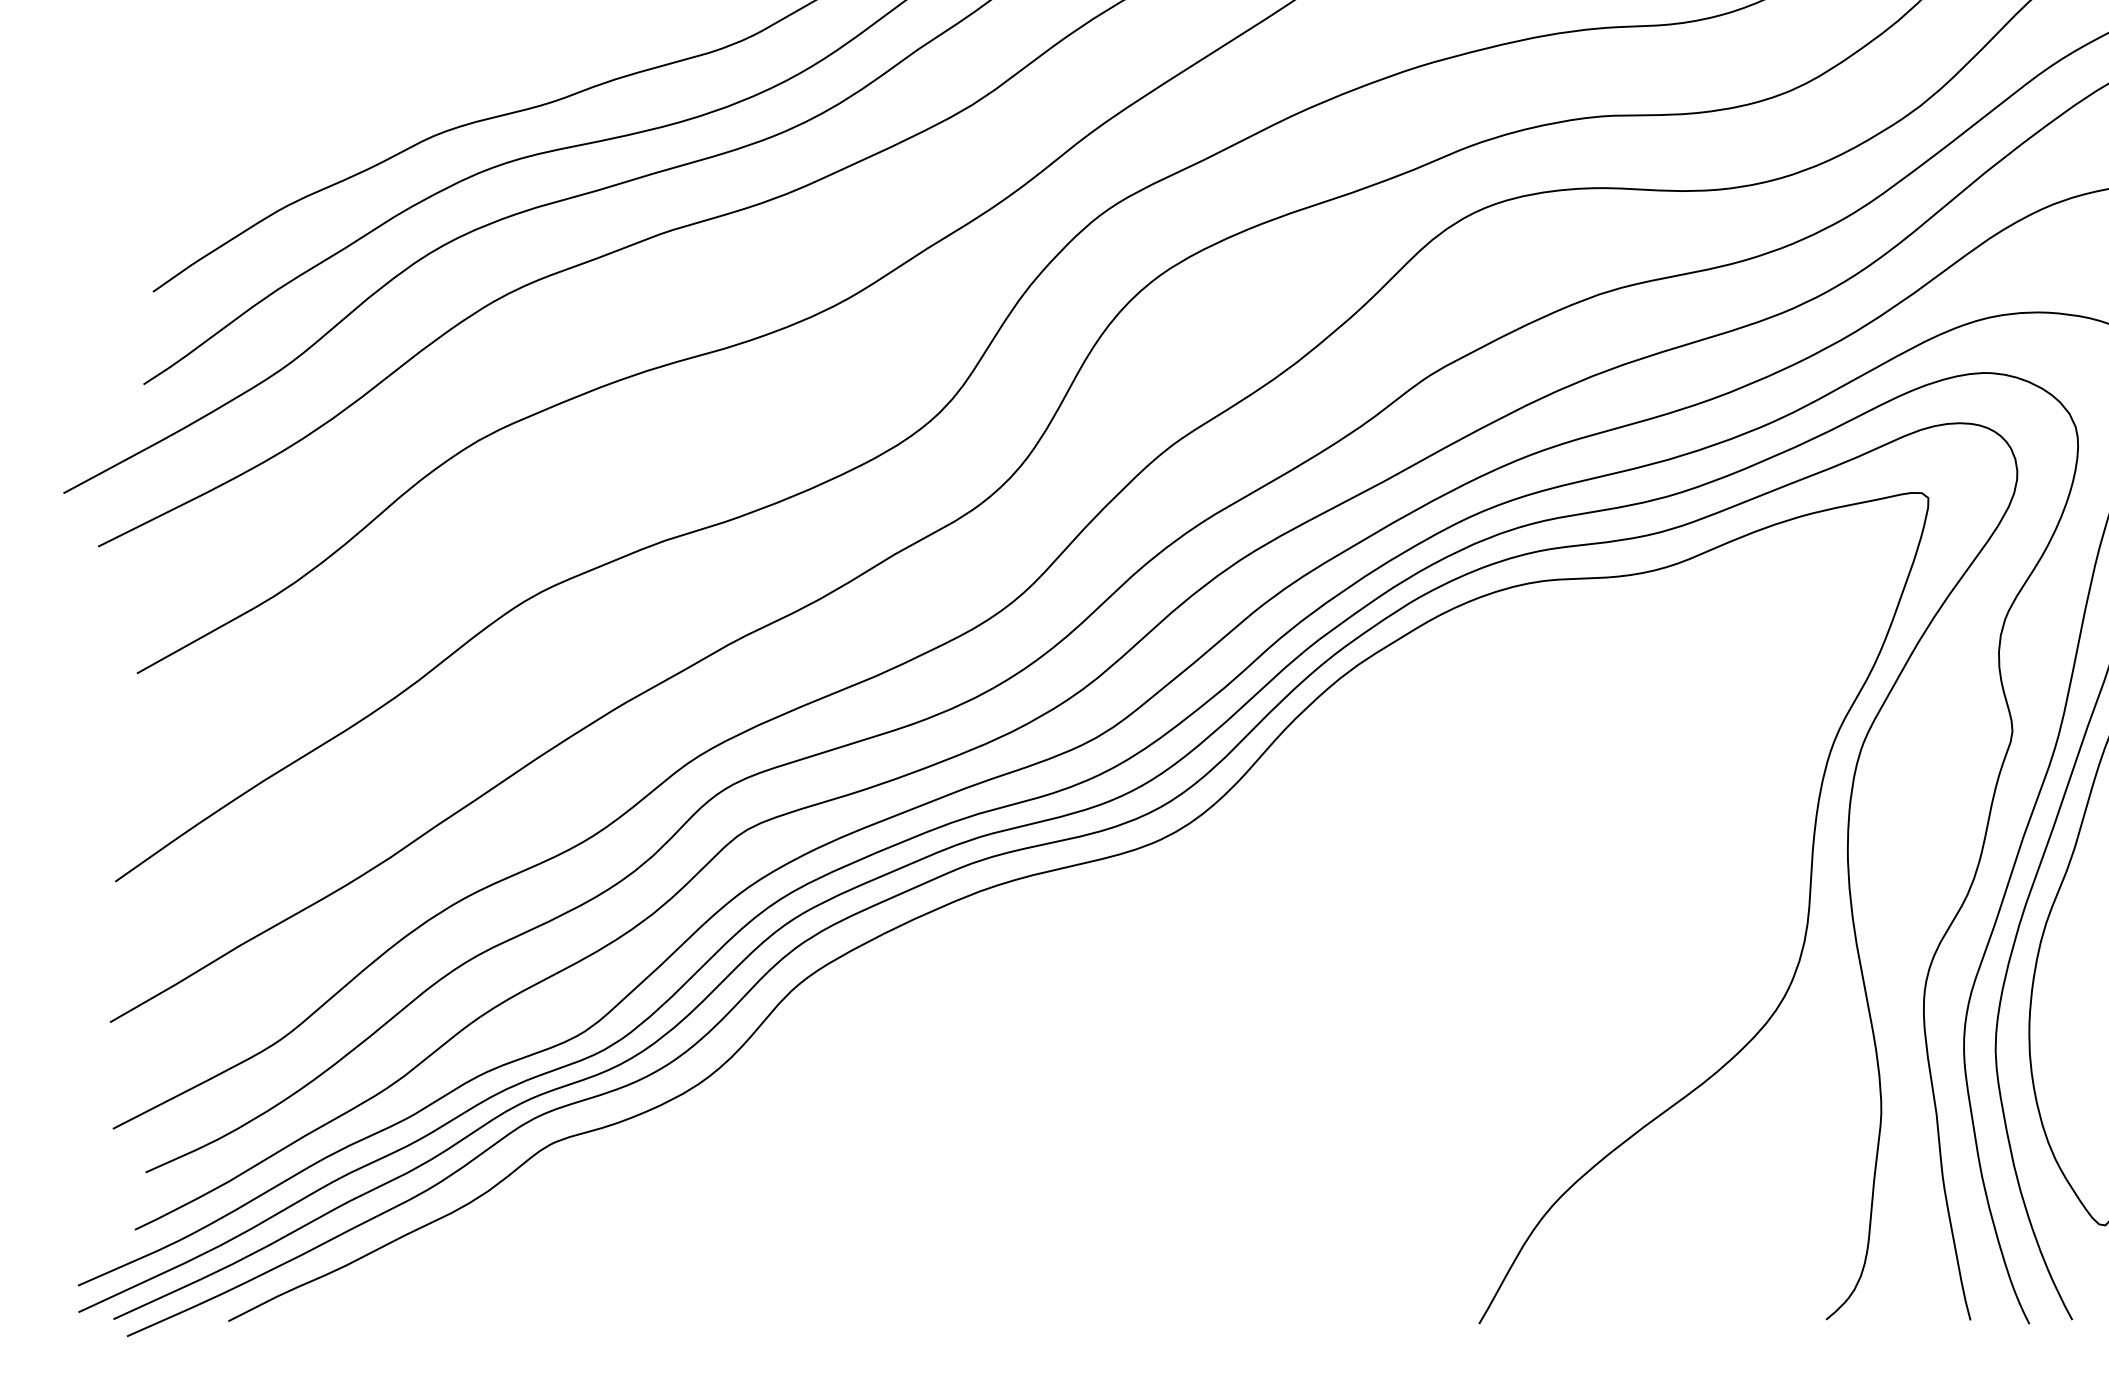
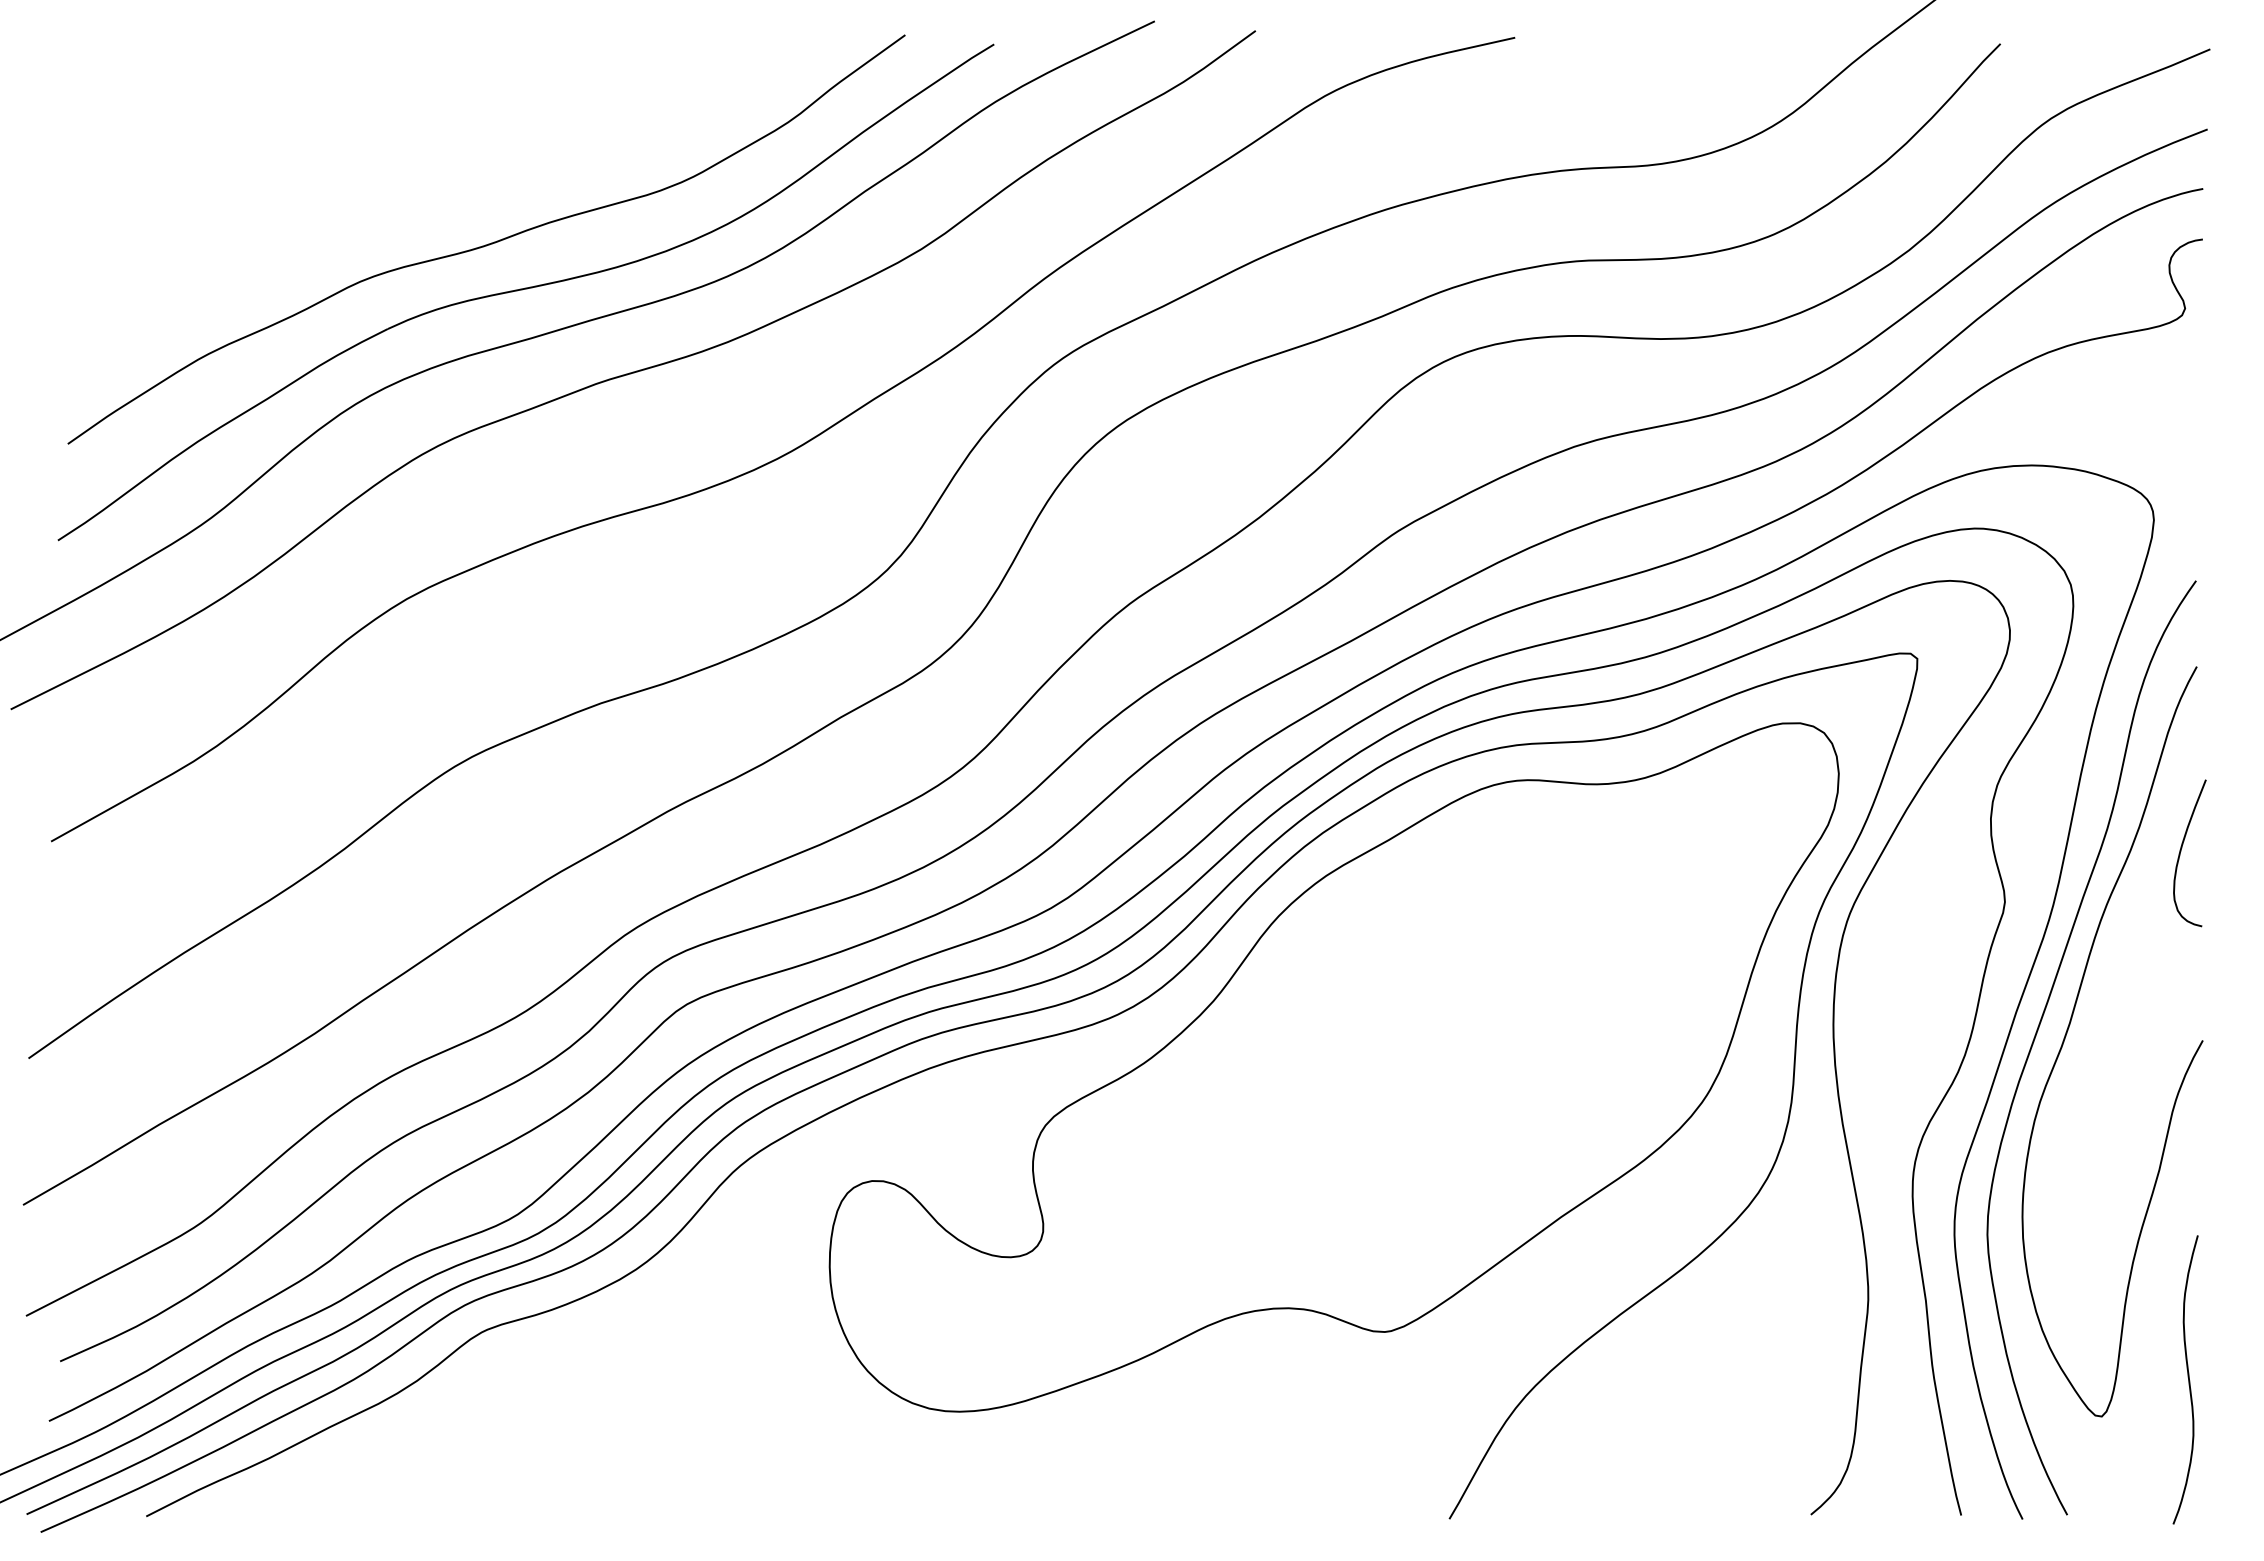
part: (1367, 890) -> (1333, 1067), added

